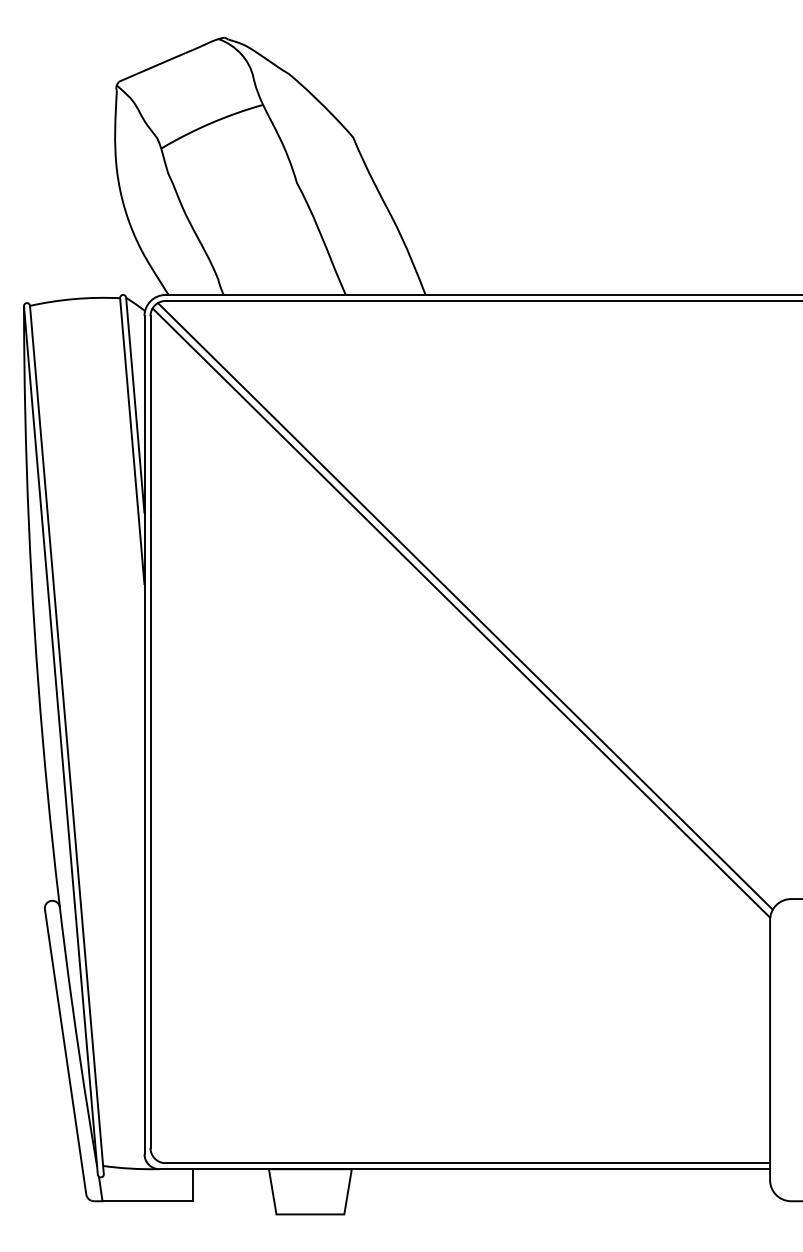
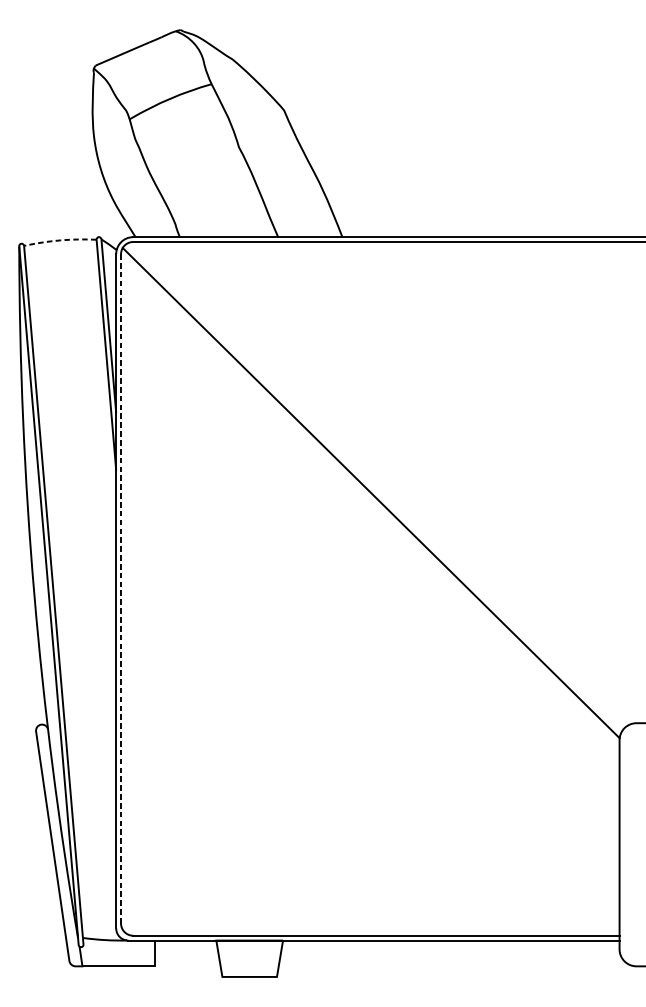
arc: (74, 299) -> (59, 240), solid -> dashed
line: (464, 606) -> (373, 487), removed
line: (150, 731) -> (121, 588), solid -> dashed

